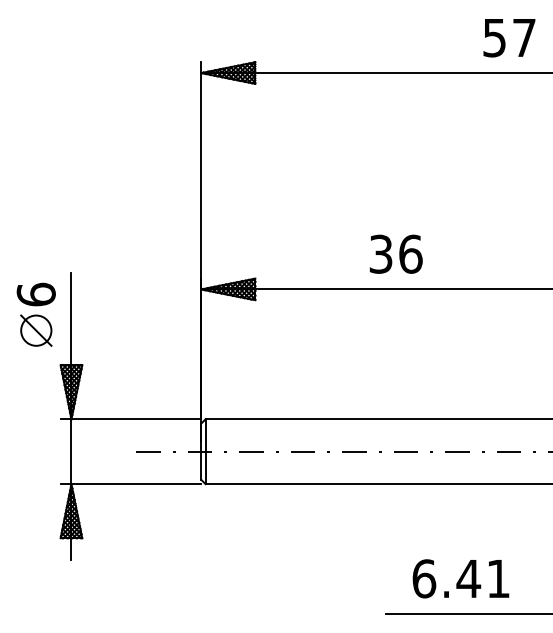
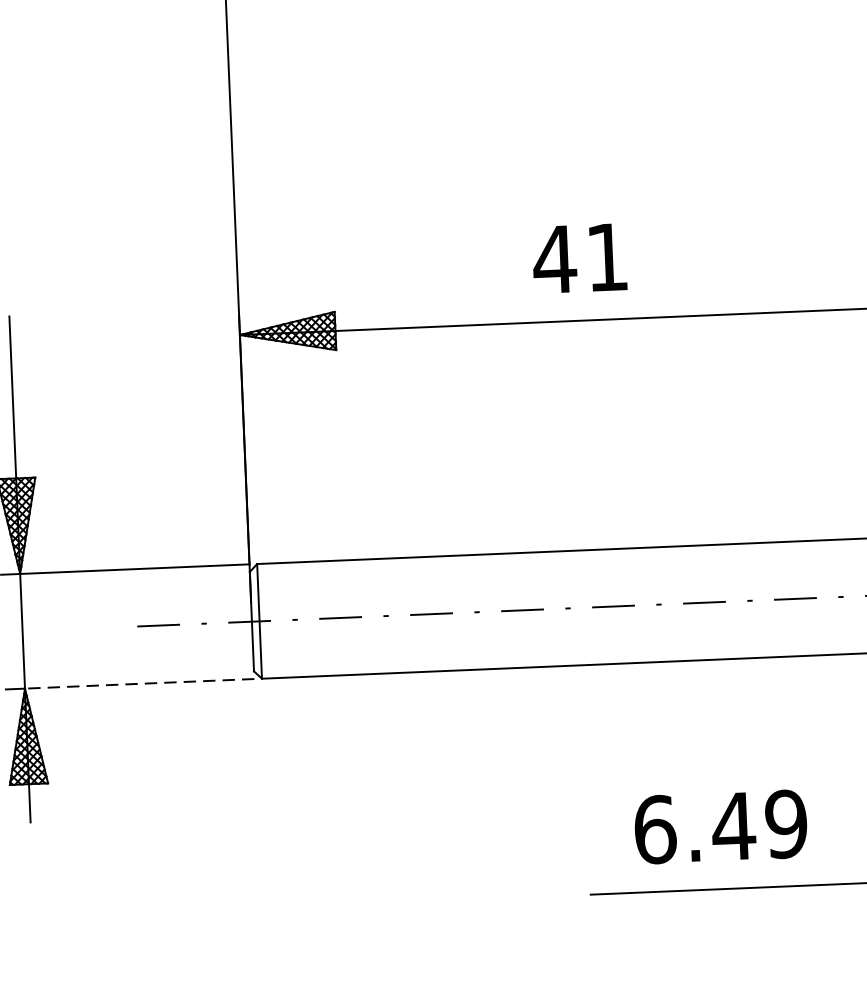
text: (395, 253) -> (580, 257), 36 -> 41
line: (136, 484) -> (139, 684), solid -> dashed
text: (498, 578) -> (786, 823), 6.41 -> 6.49

